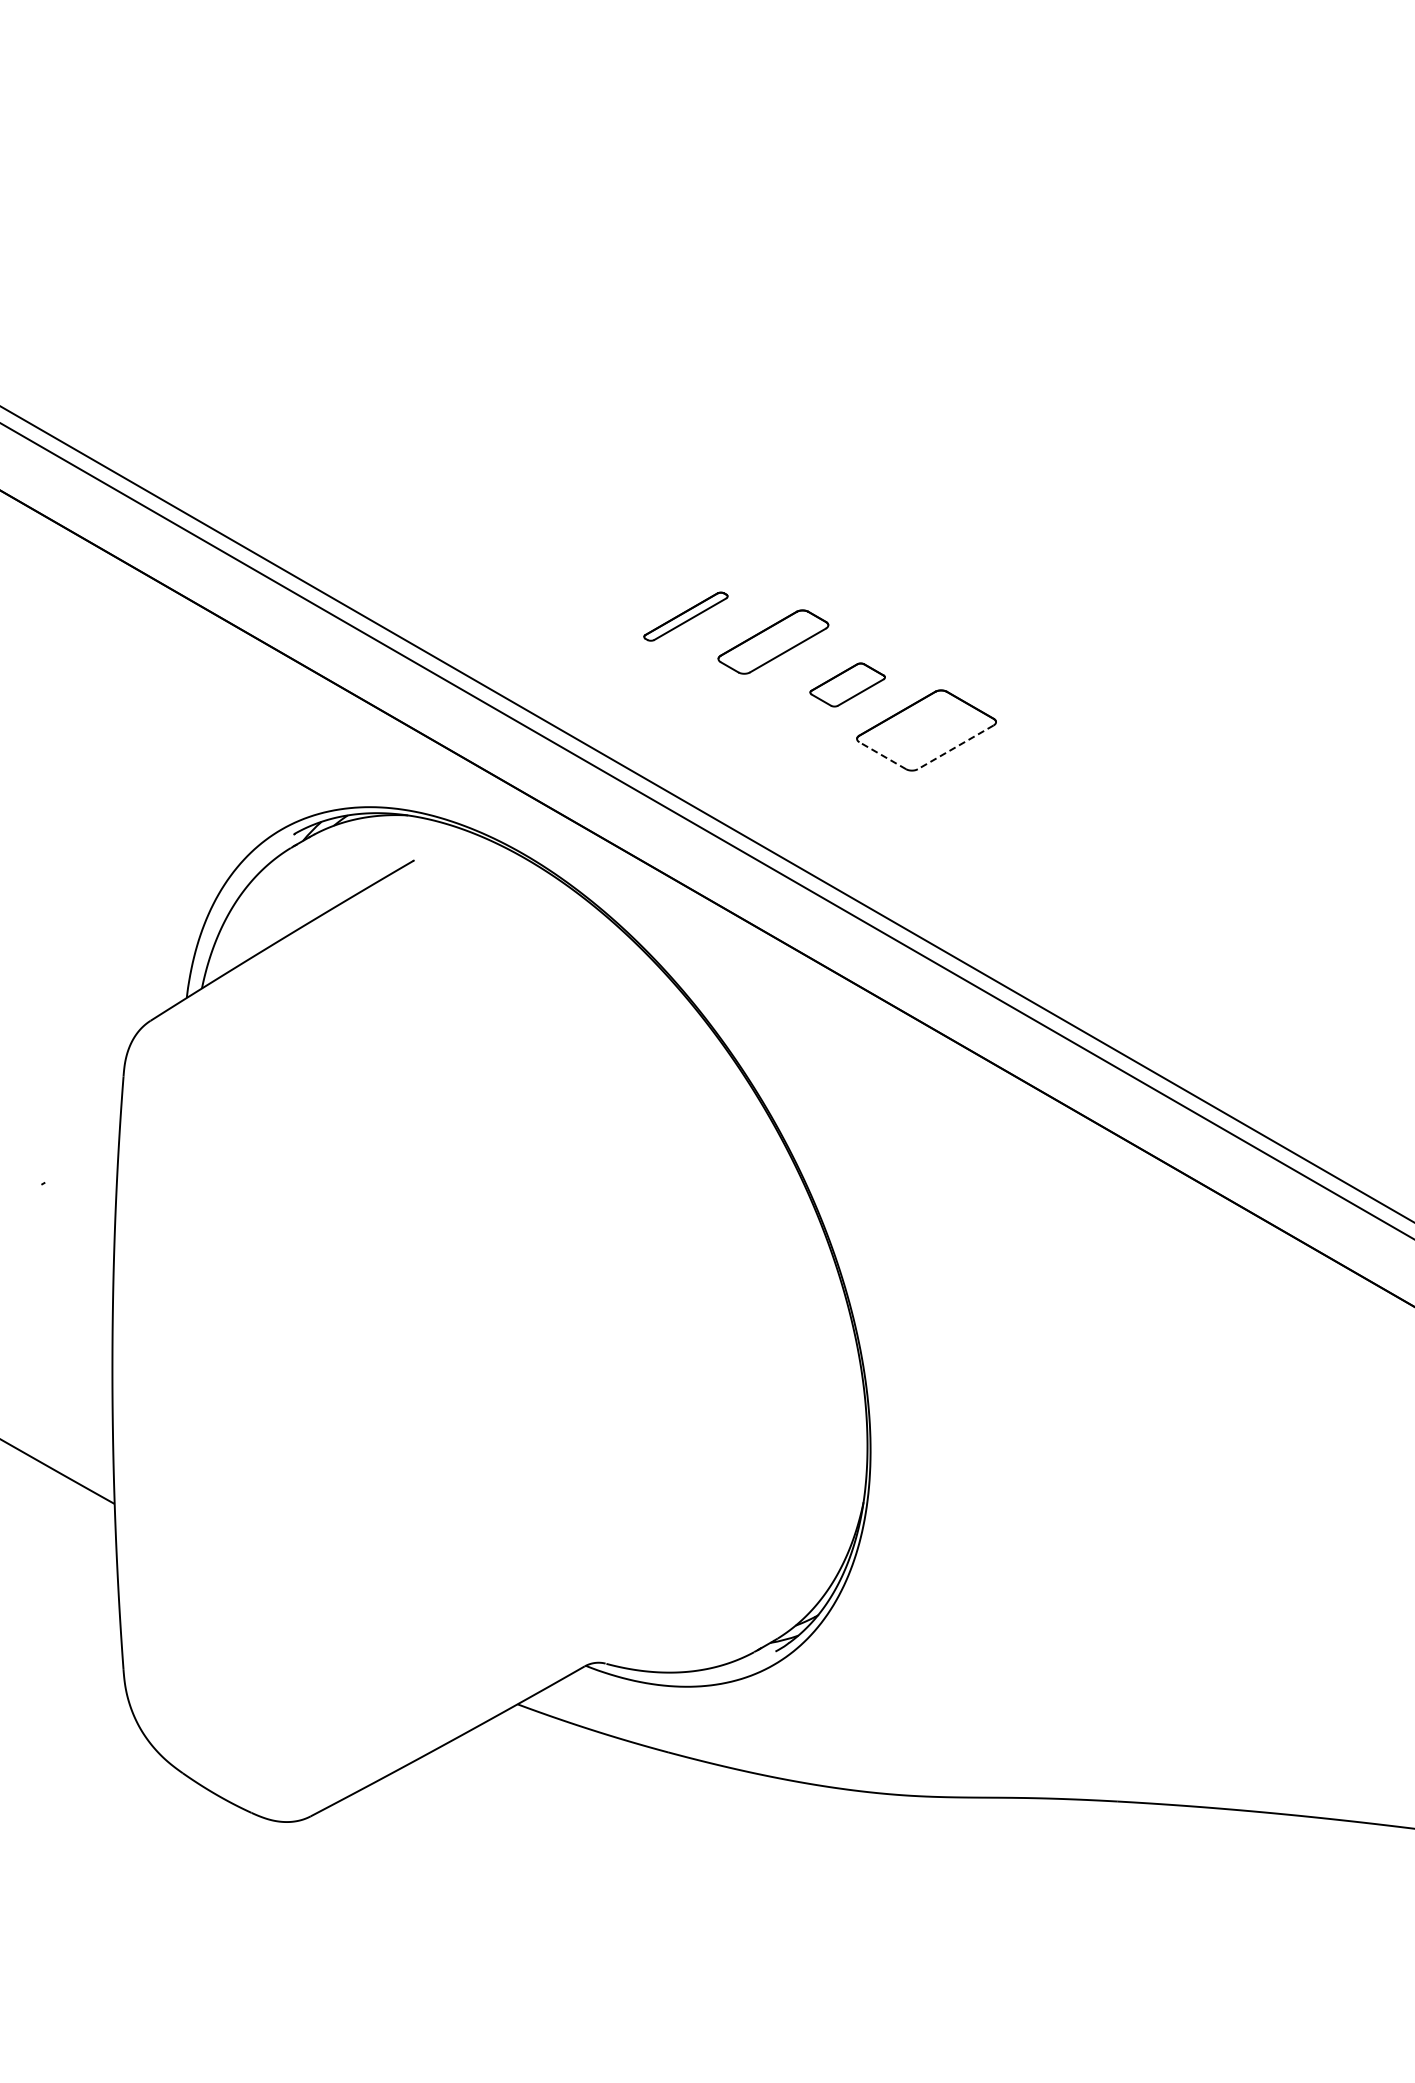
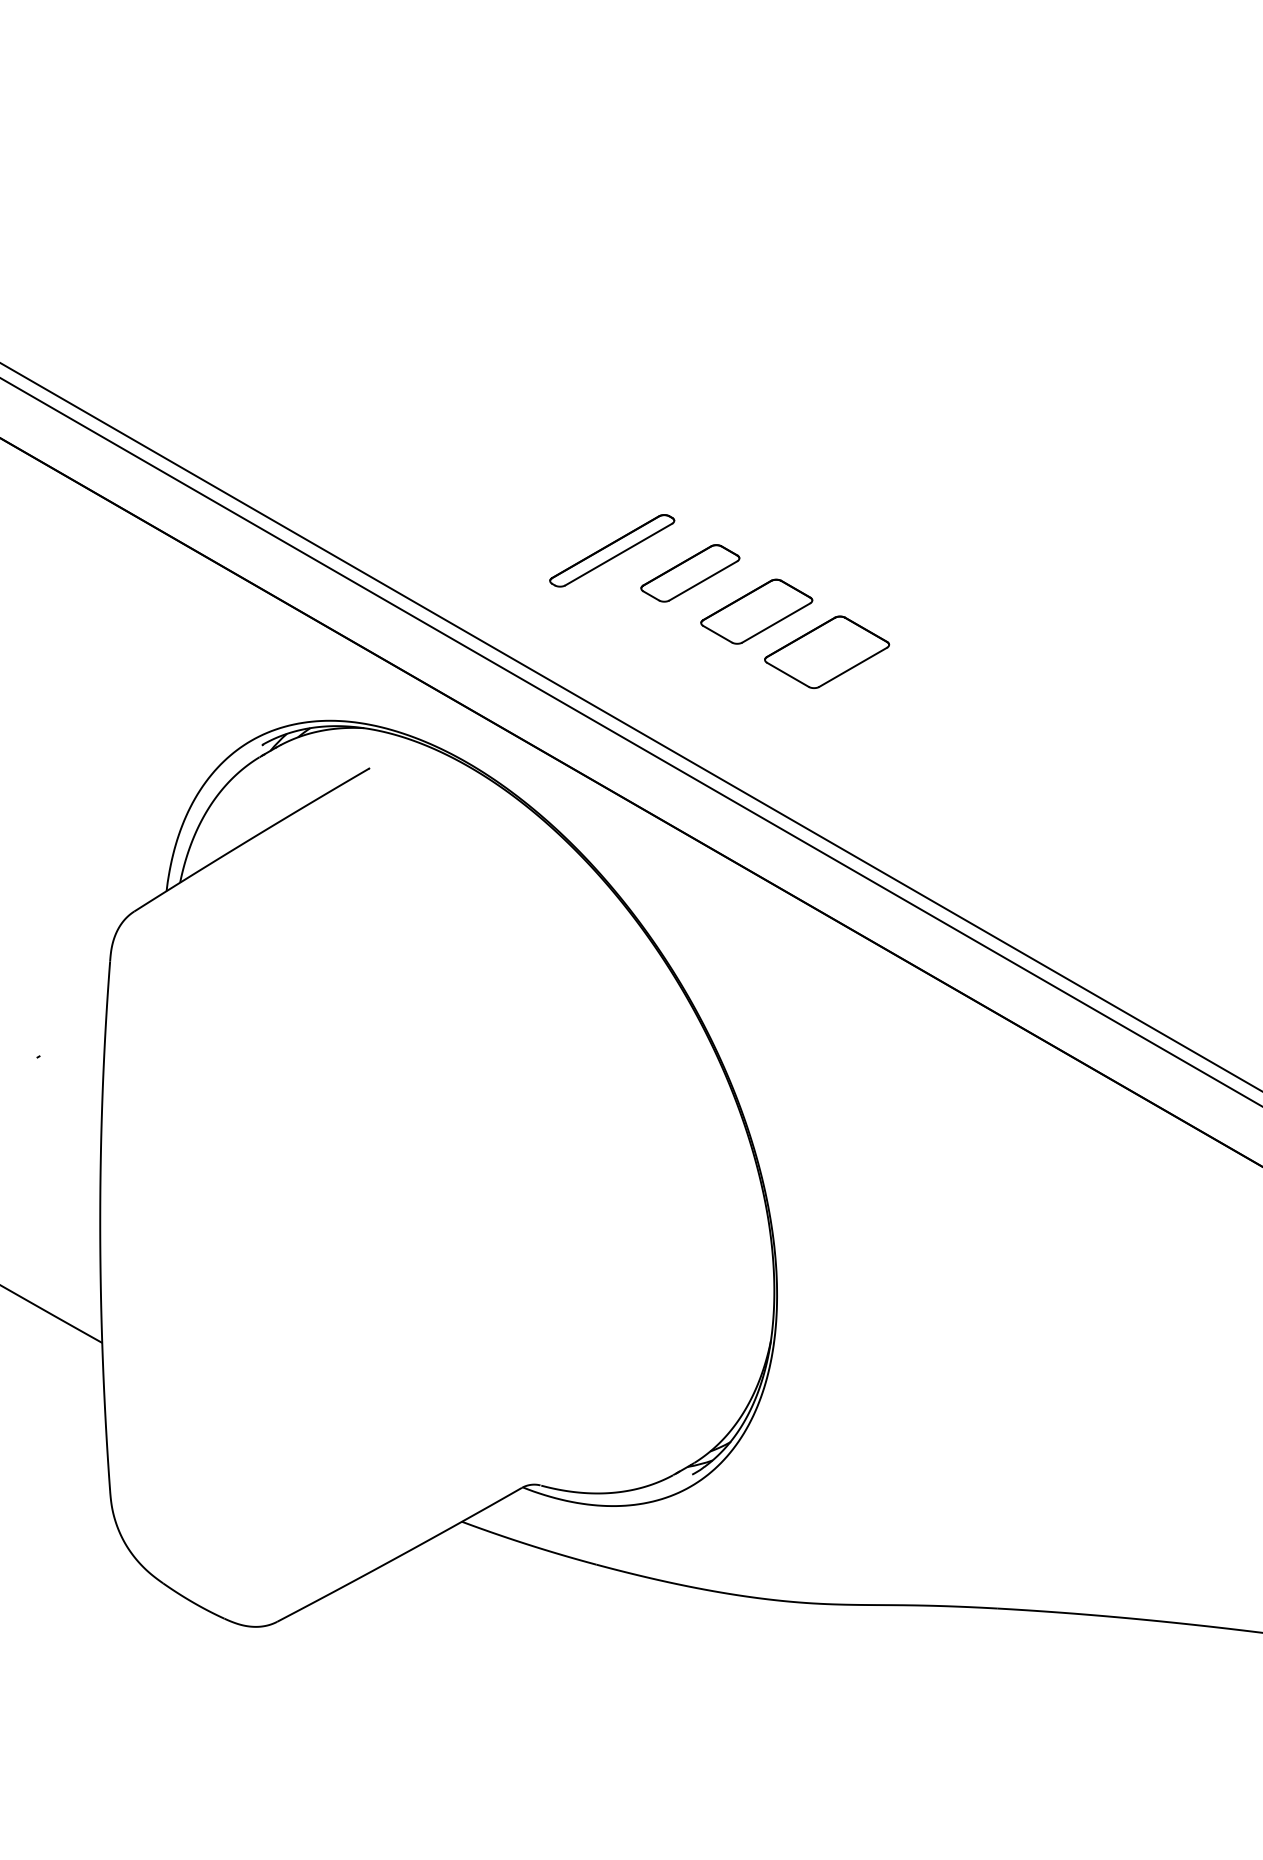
part: (685, 616) -> (611, 550), size x1.67
part: (847, 684) -> (756, 611), size x1.67
line: (955, 747) -> (852, 667), dashed -> solid
line: (882, 755) -> (787, 674), dashed -> solid

